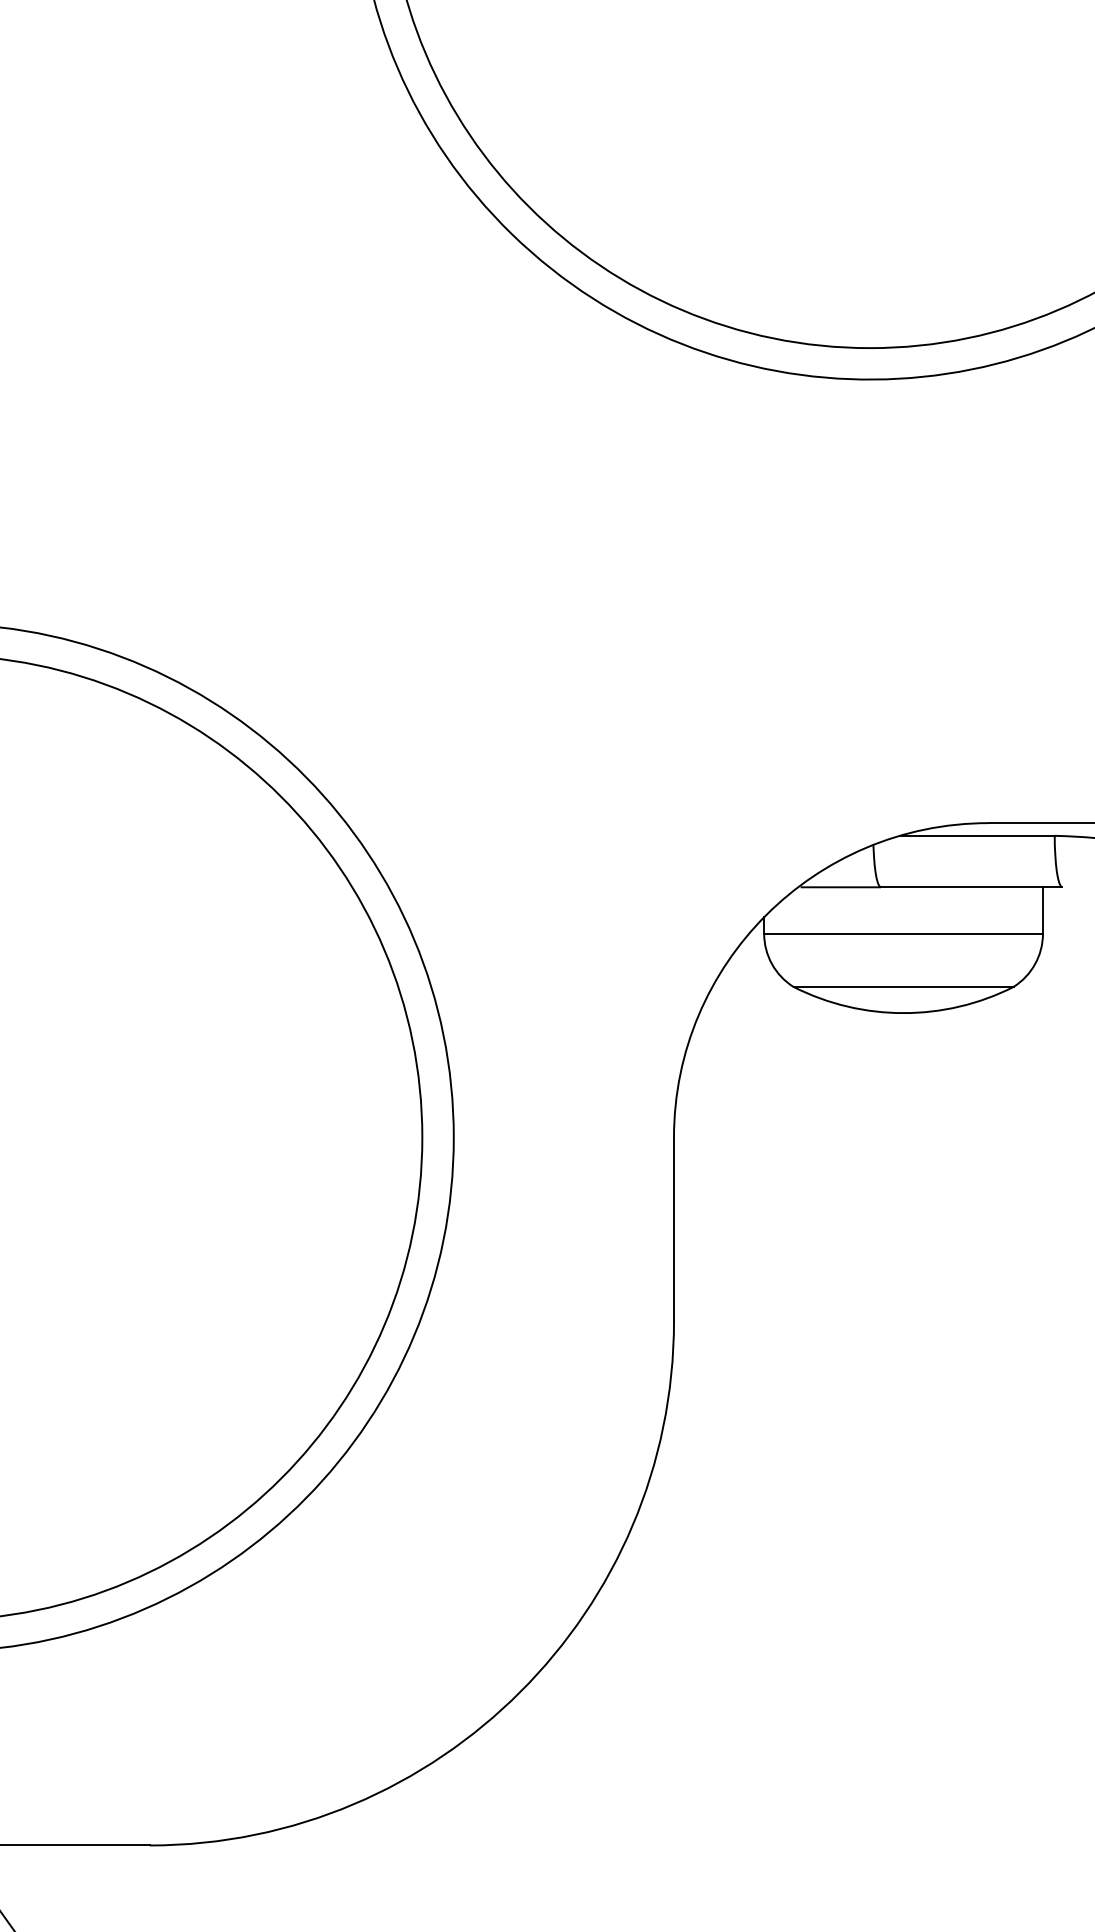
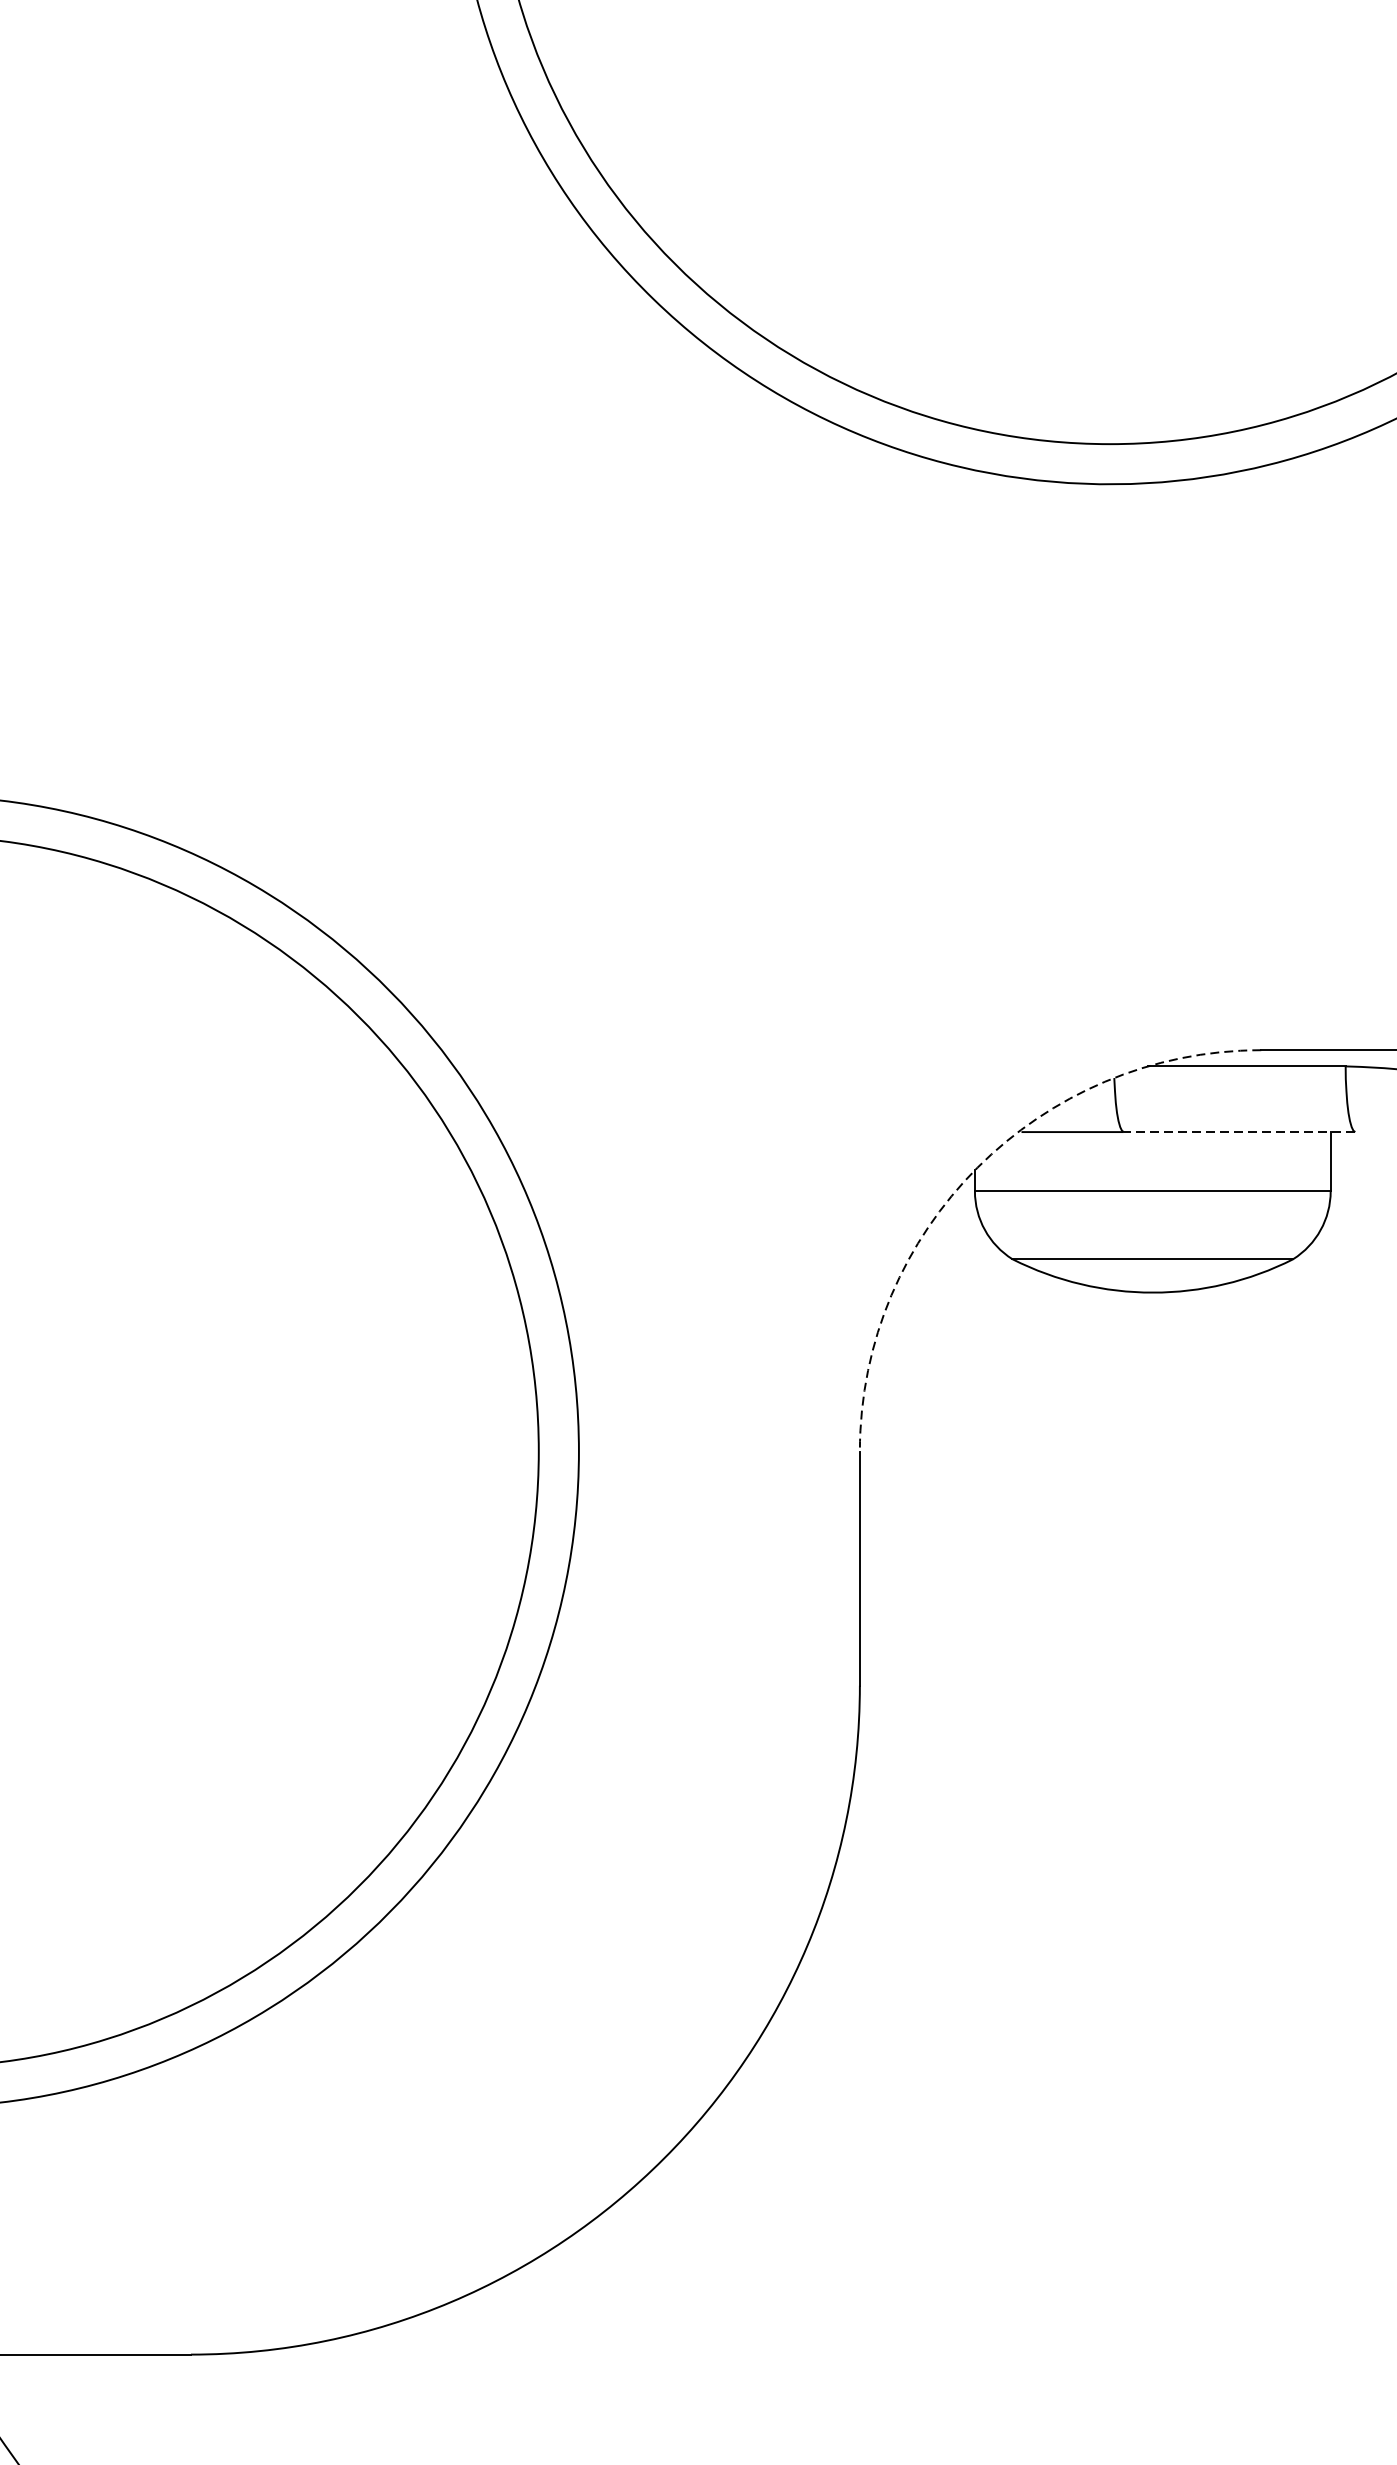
line: (971, 887) -> (1239, 1132), solid -> dashed
arc: (766, 915) -> (977, 1168), solid -> dashed

